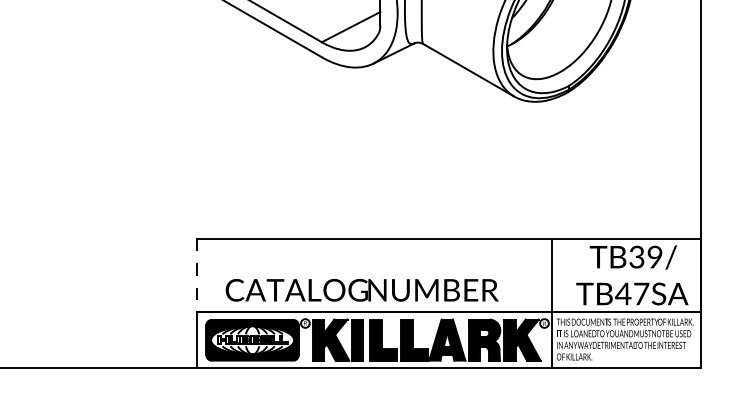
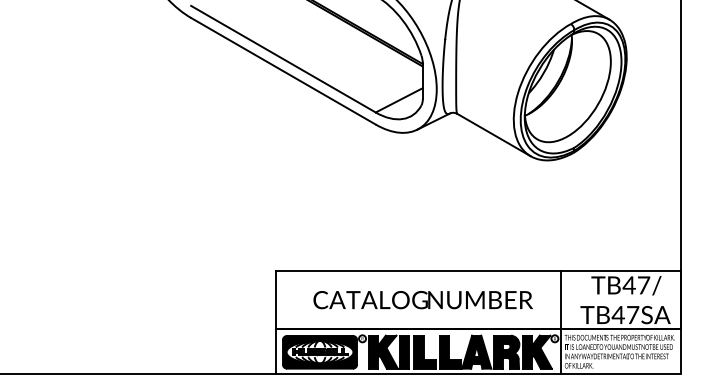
text: (645, 257) -> (636, 285), TB39/ -> TB47/
line: (197, 275) -> (275, 300), dashed -> solid
text: (361, 290) -> (422, 300), moved

